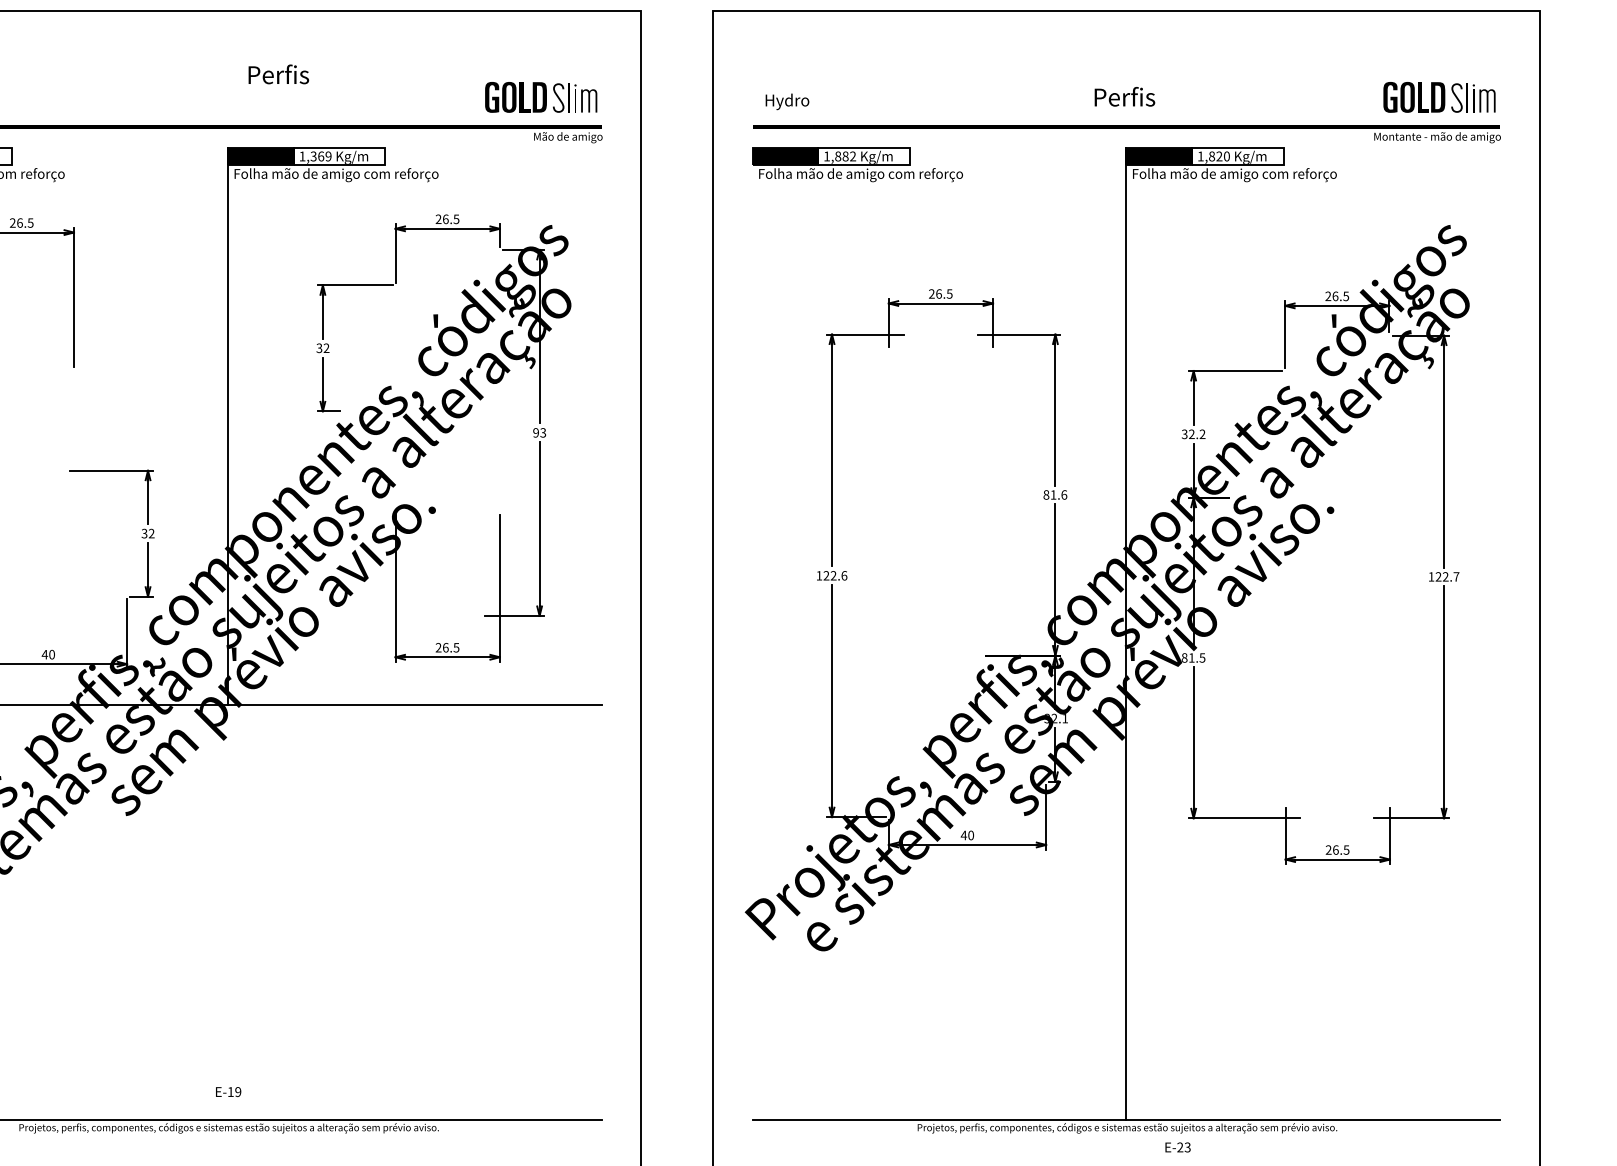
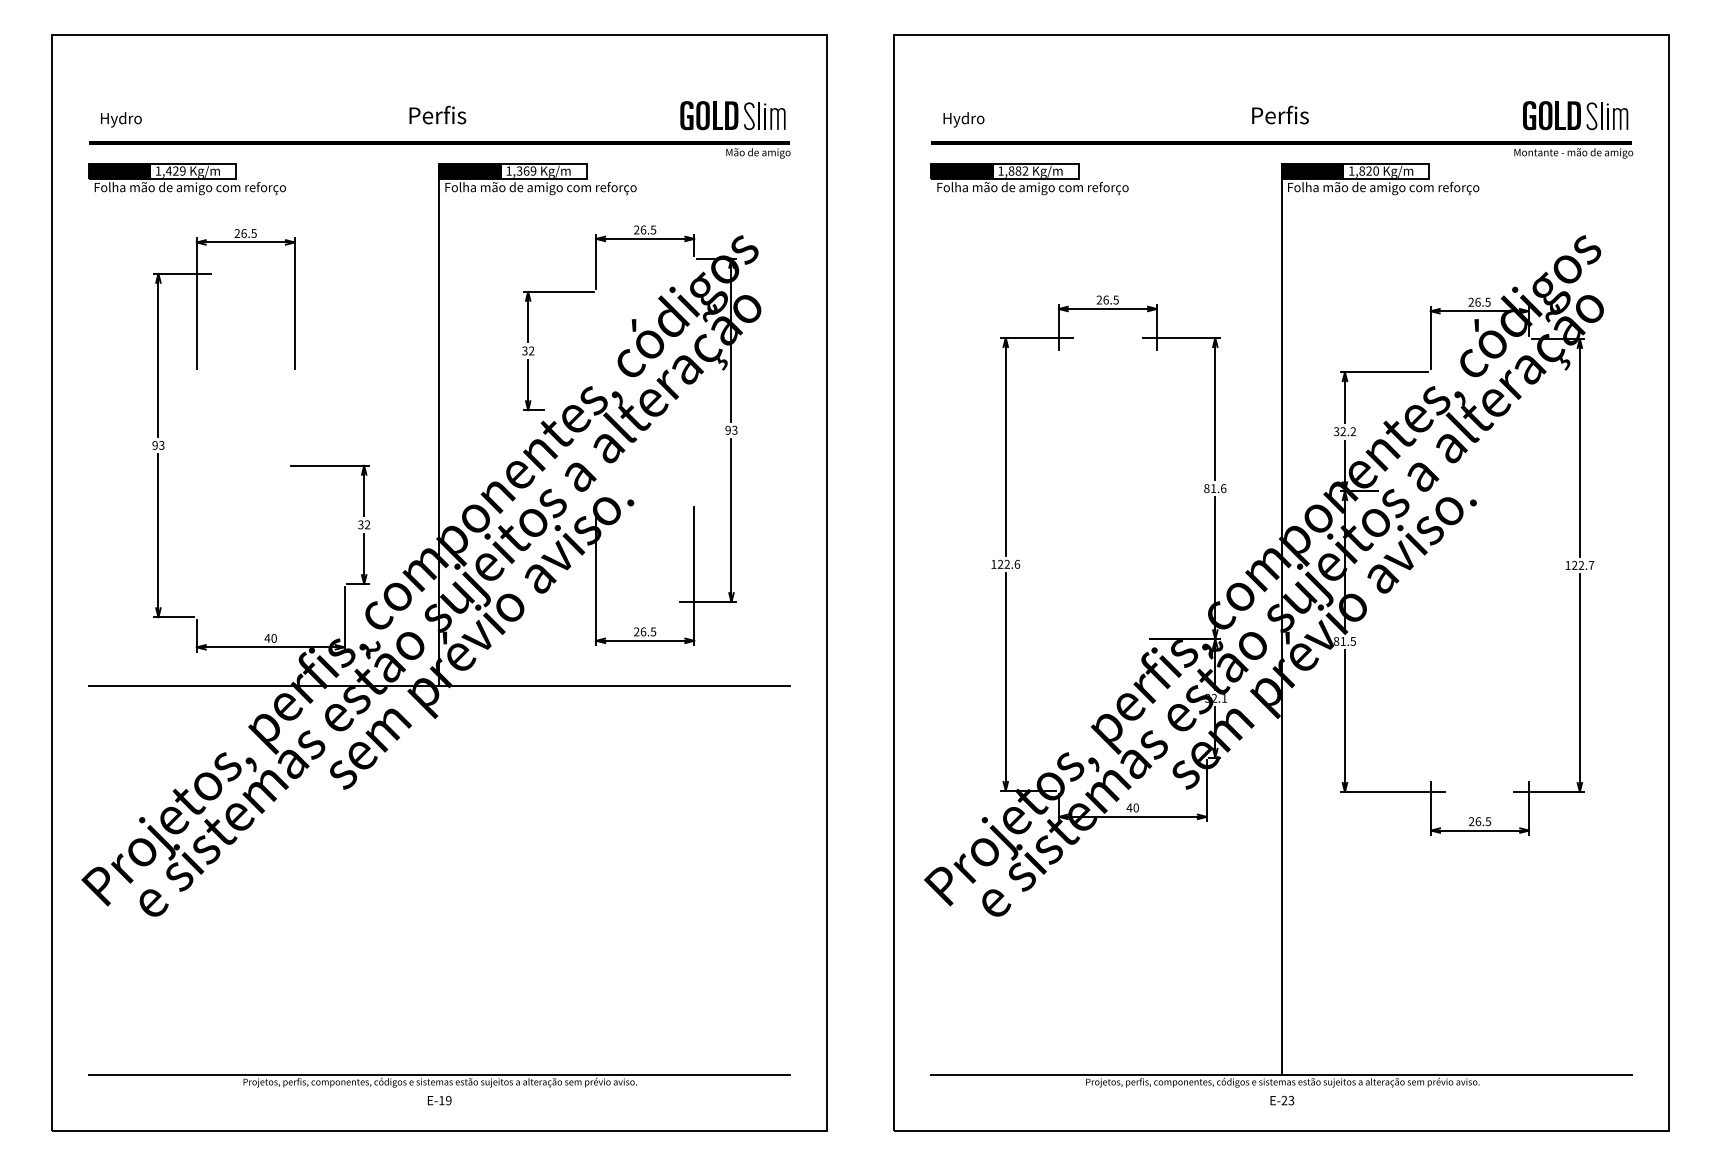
text: (278, 73) -> (437, 114), moved
text: (228, 1091) -> (439, 1100), moved
text: (1178, 1147) -> (1282, 1100), moved

